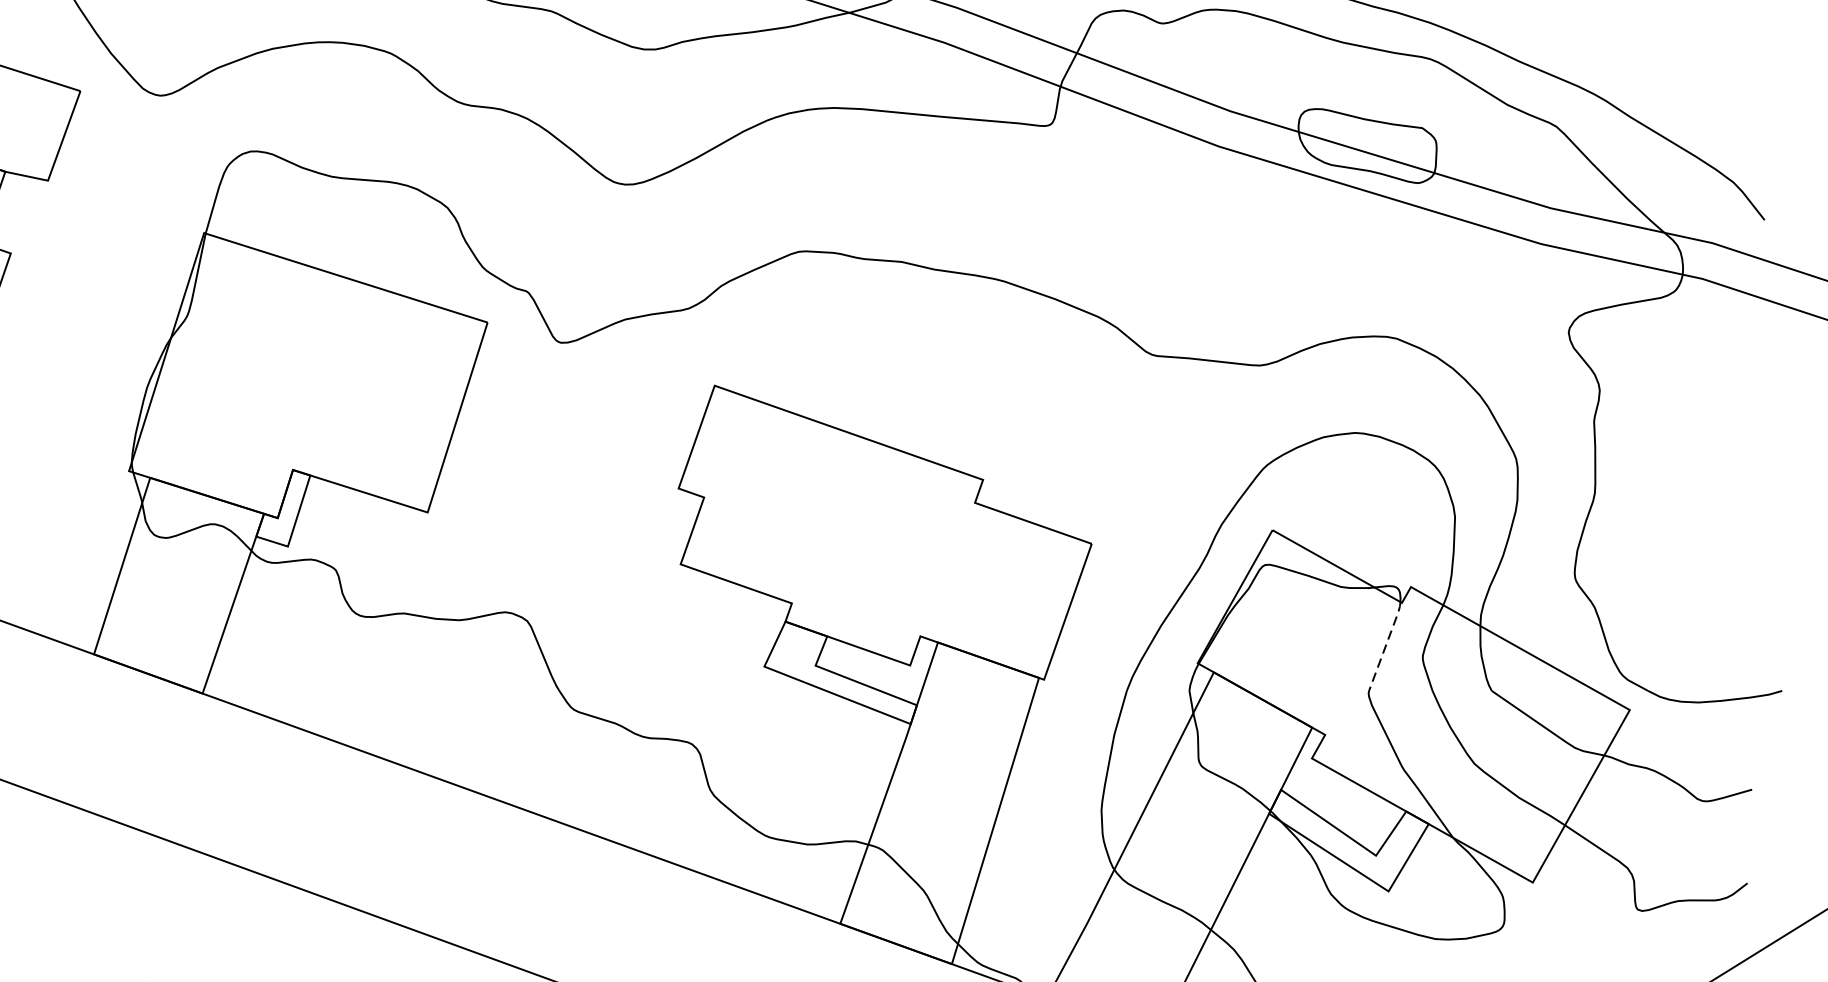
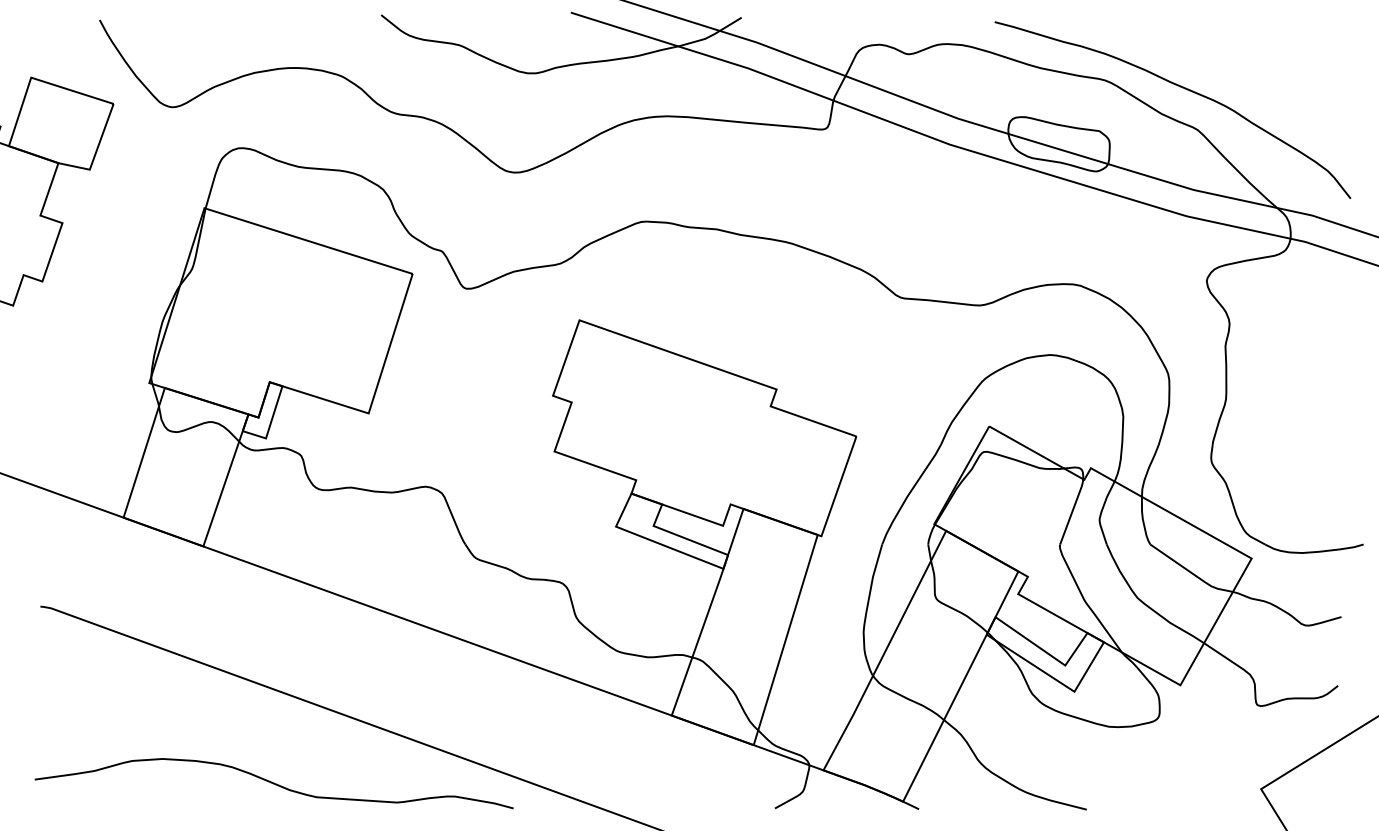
line: (1385, 645) -> (1072, 511), dashed -> solid

